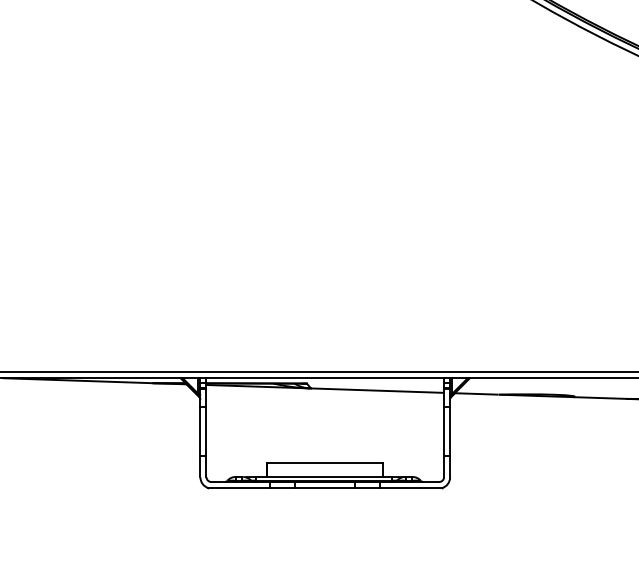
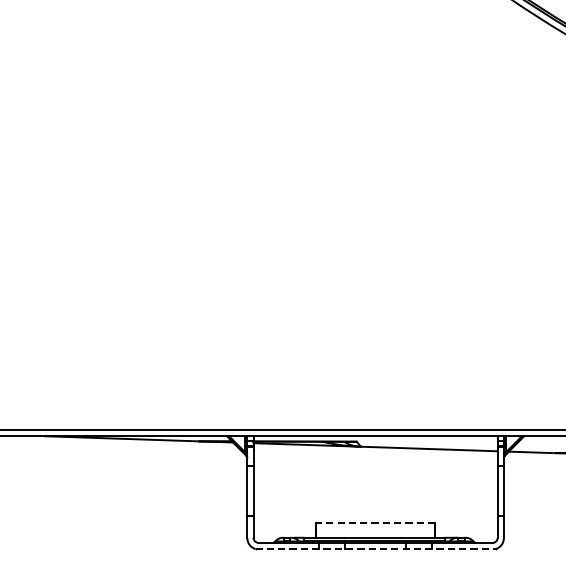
line: (324, 463) -> (374, 523), solid -> dashed
line: (325, 488) -> (375, 549), solid -> dashed

